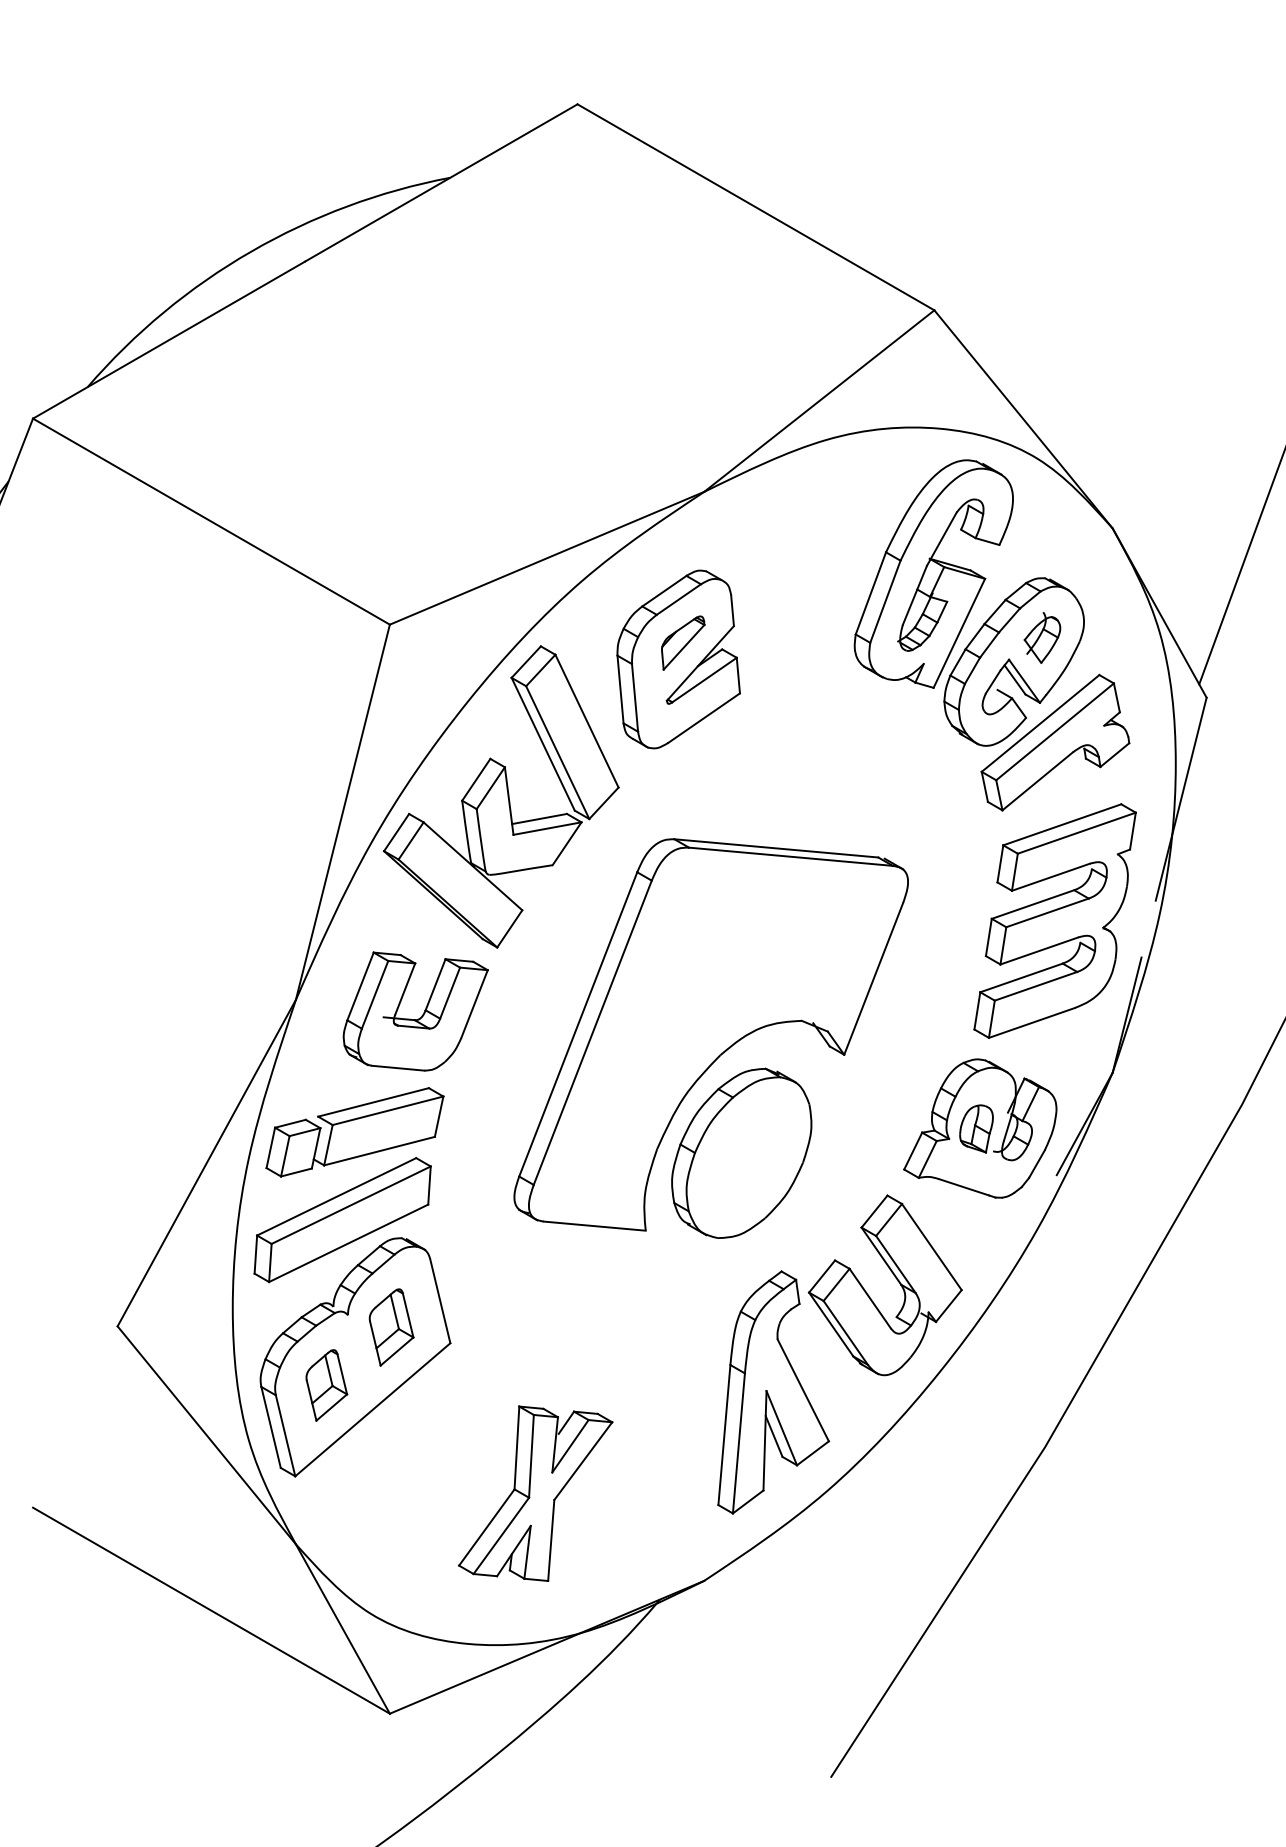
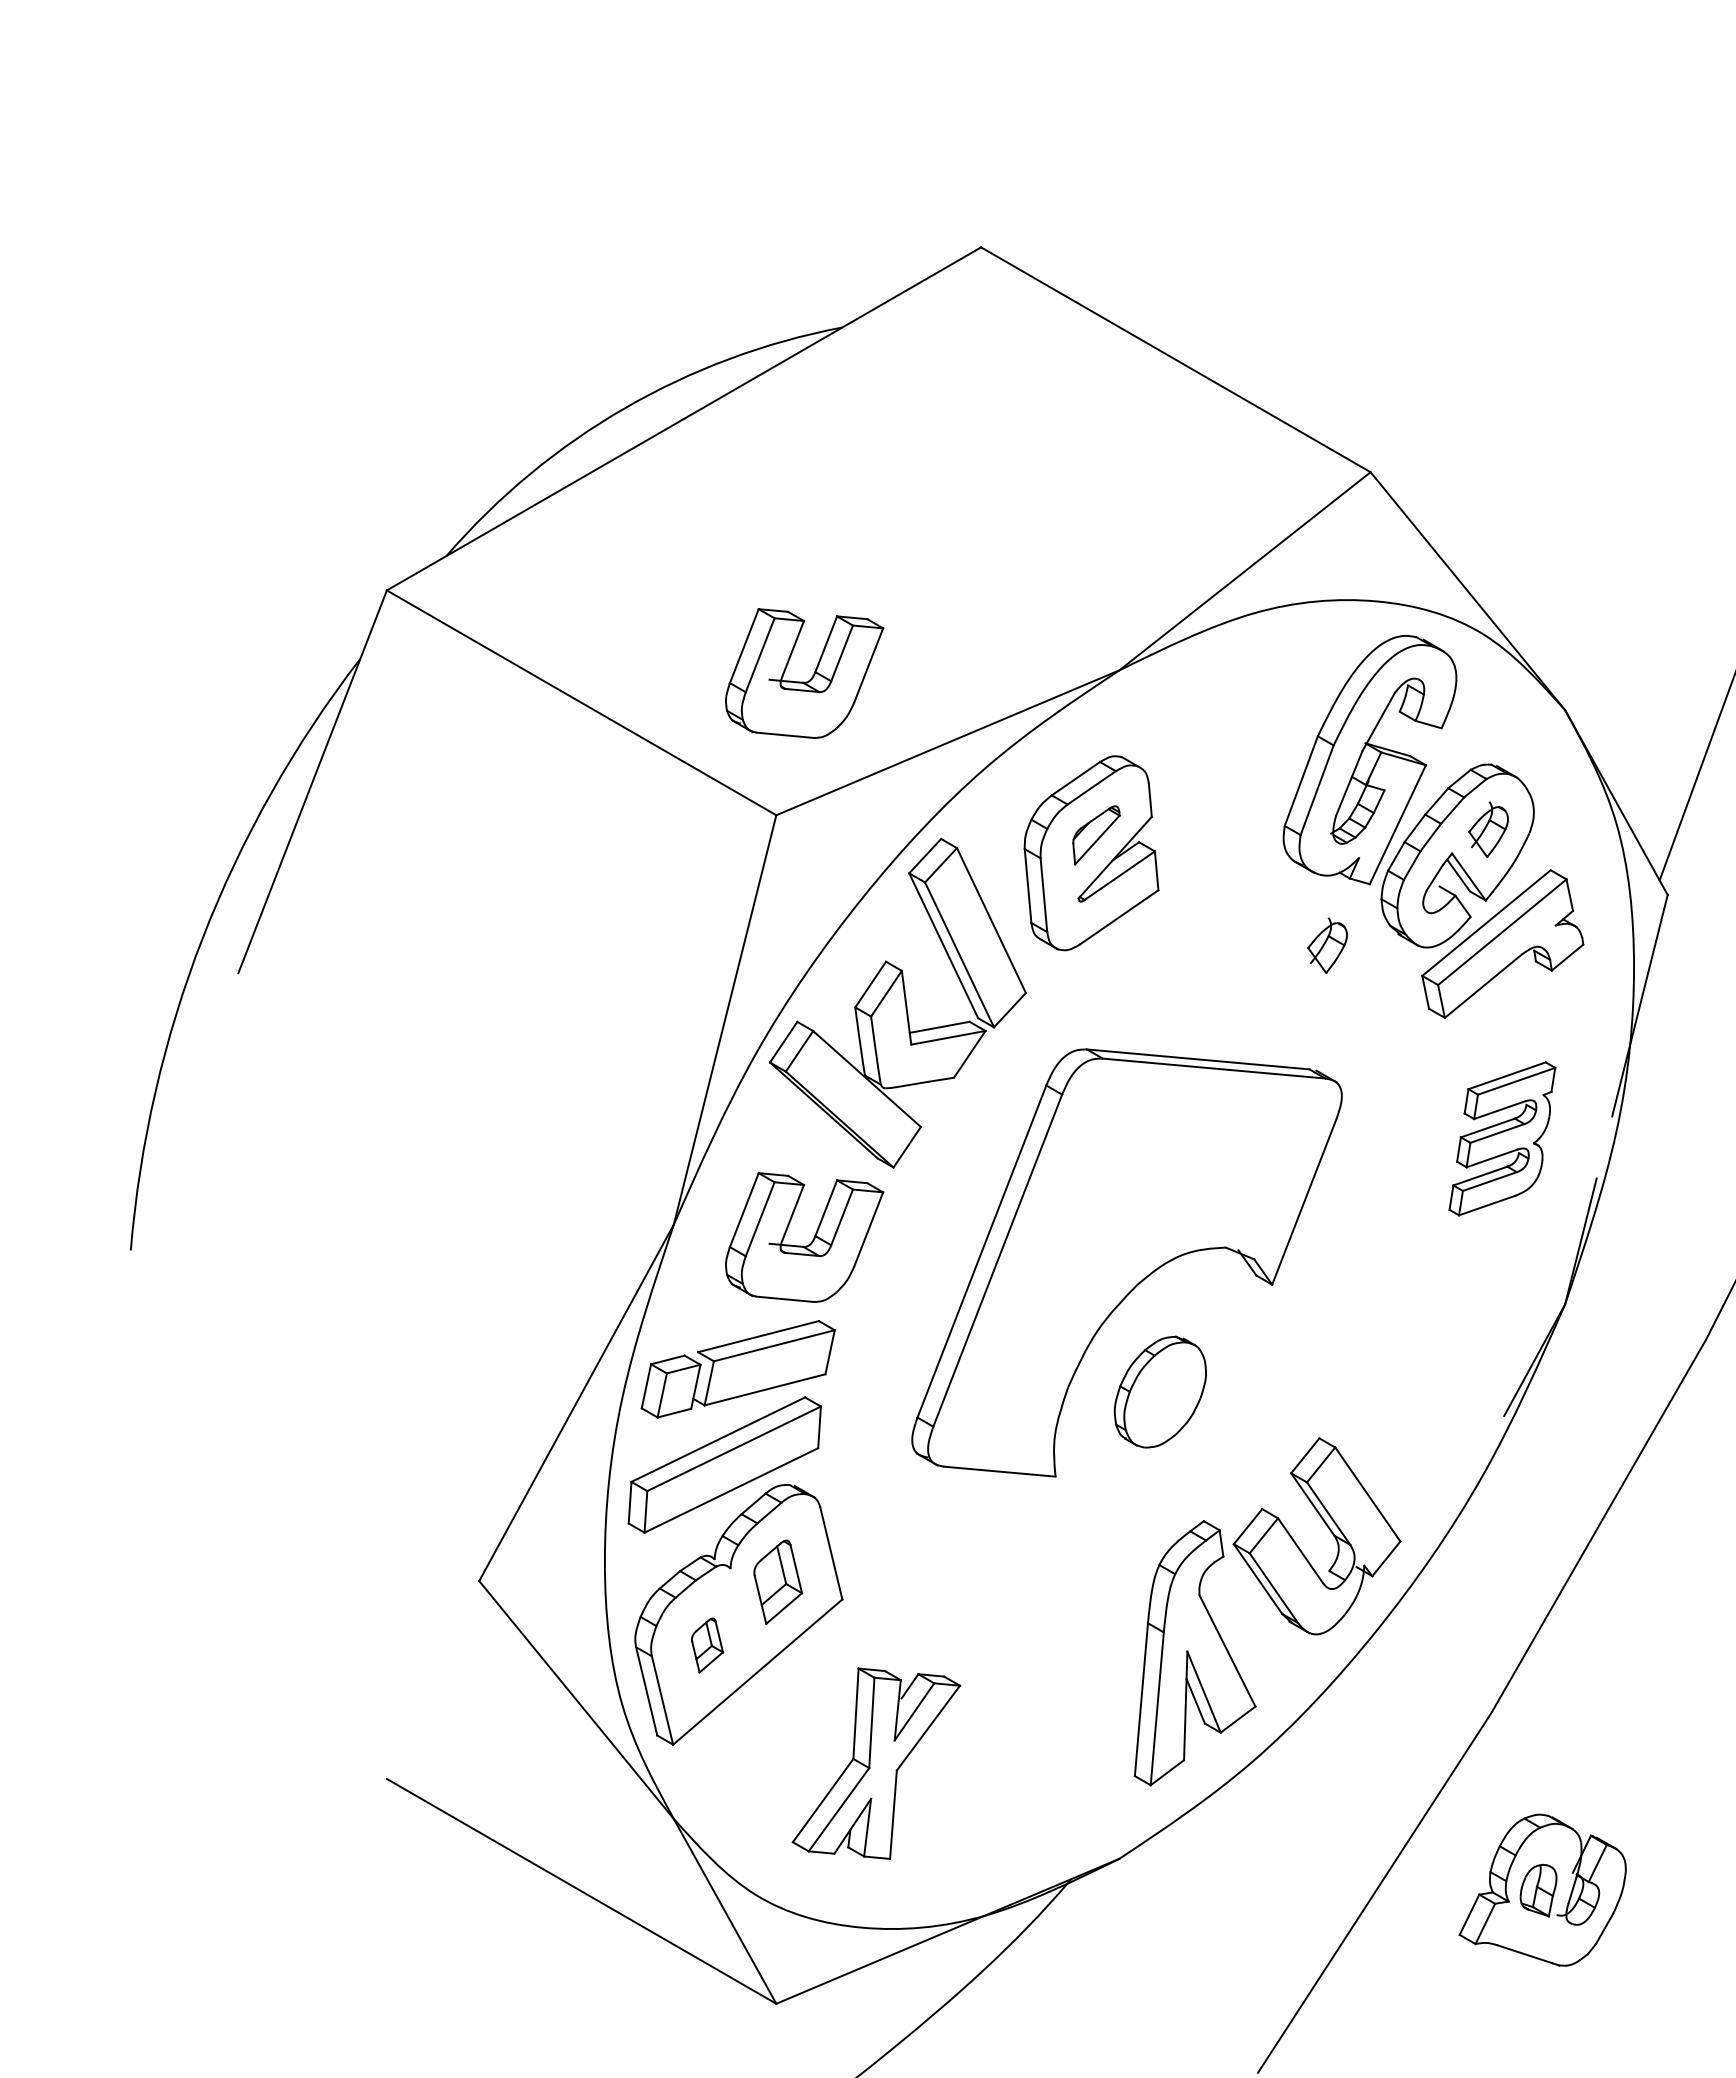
part: (421, 499) -> (810, 678), added
part: (894, 744) -> (1327, 945), added
part: (1055, 920) -> (1502, 1138), size x0.6
part: (980, 1127) -> (1542, 1889), moved
part: (741, 1152) -> (1160, 1391), size x0.6
part: (326, 1385) -> (707, 1645), size x0.7
part: (535, 1493) -> (876, 1763), moved

